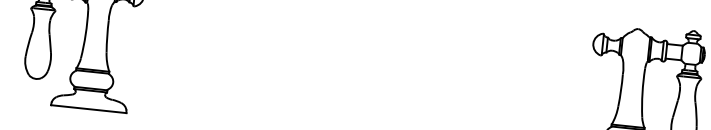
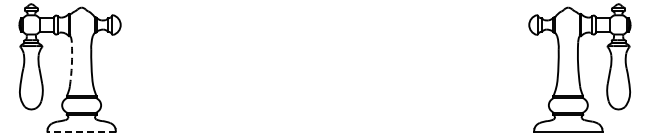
arc: (85, 34) -> (71, 64), solid -> dashed
line: (88, 108) -> (81, 131), solid -> dashed

